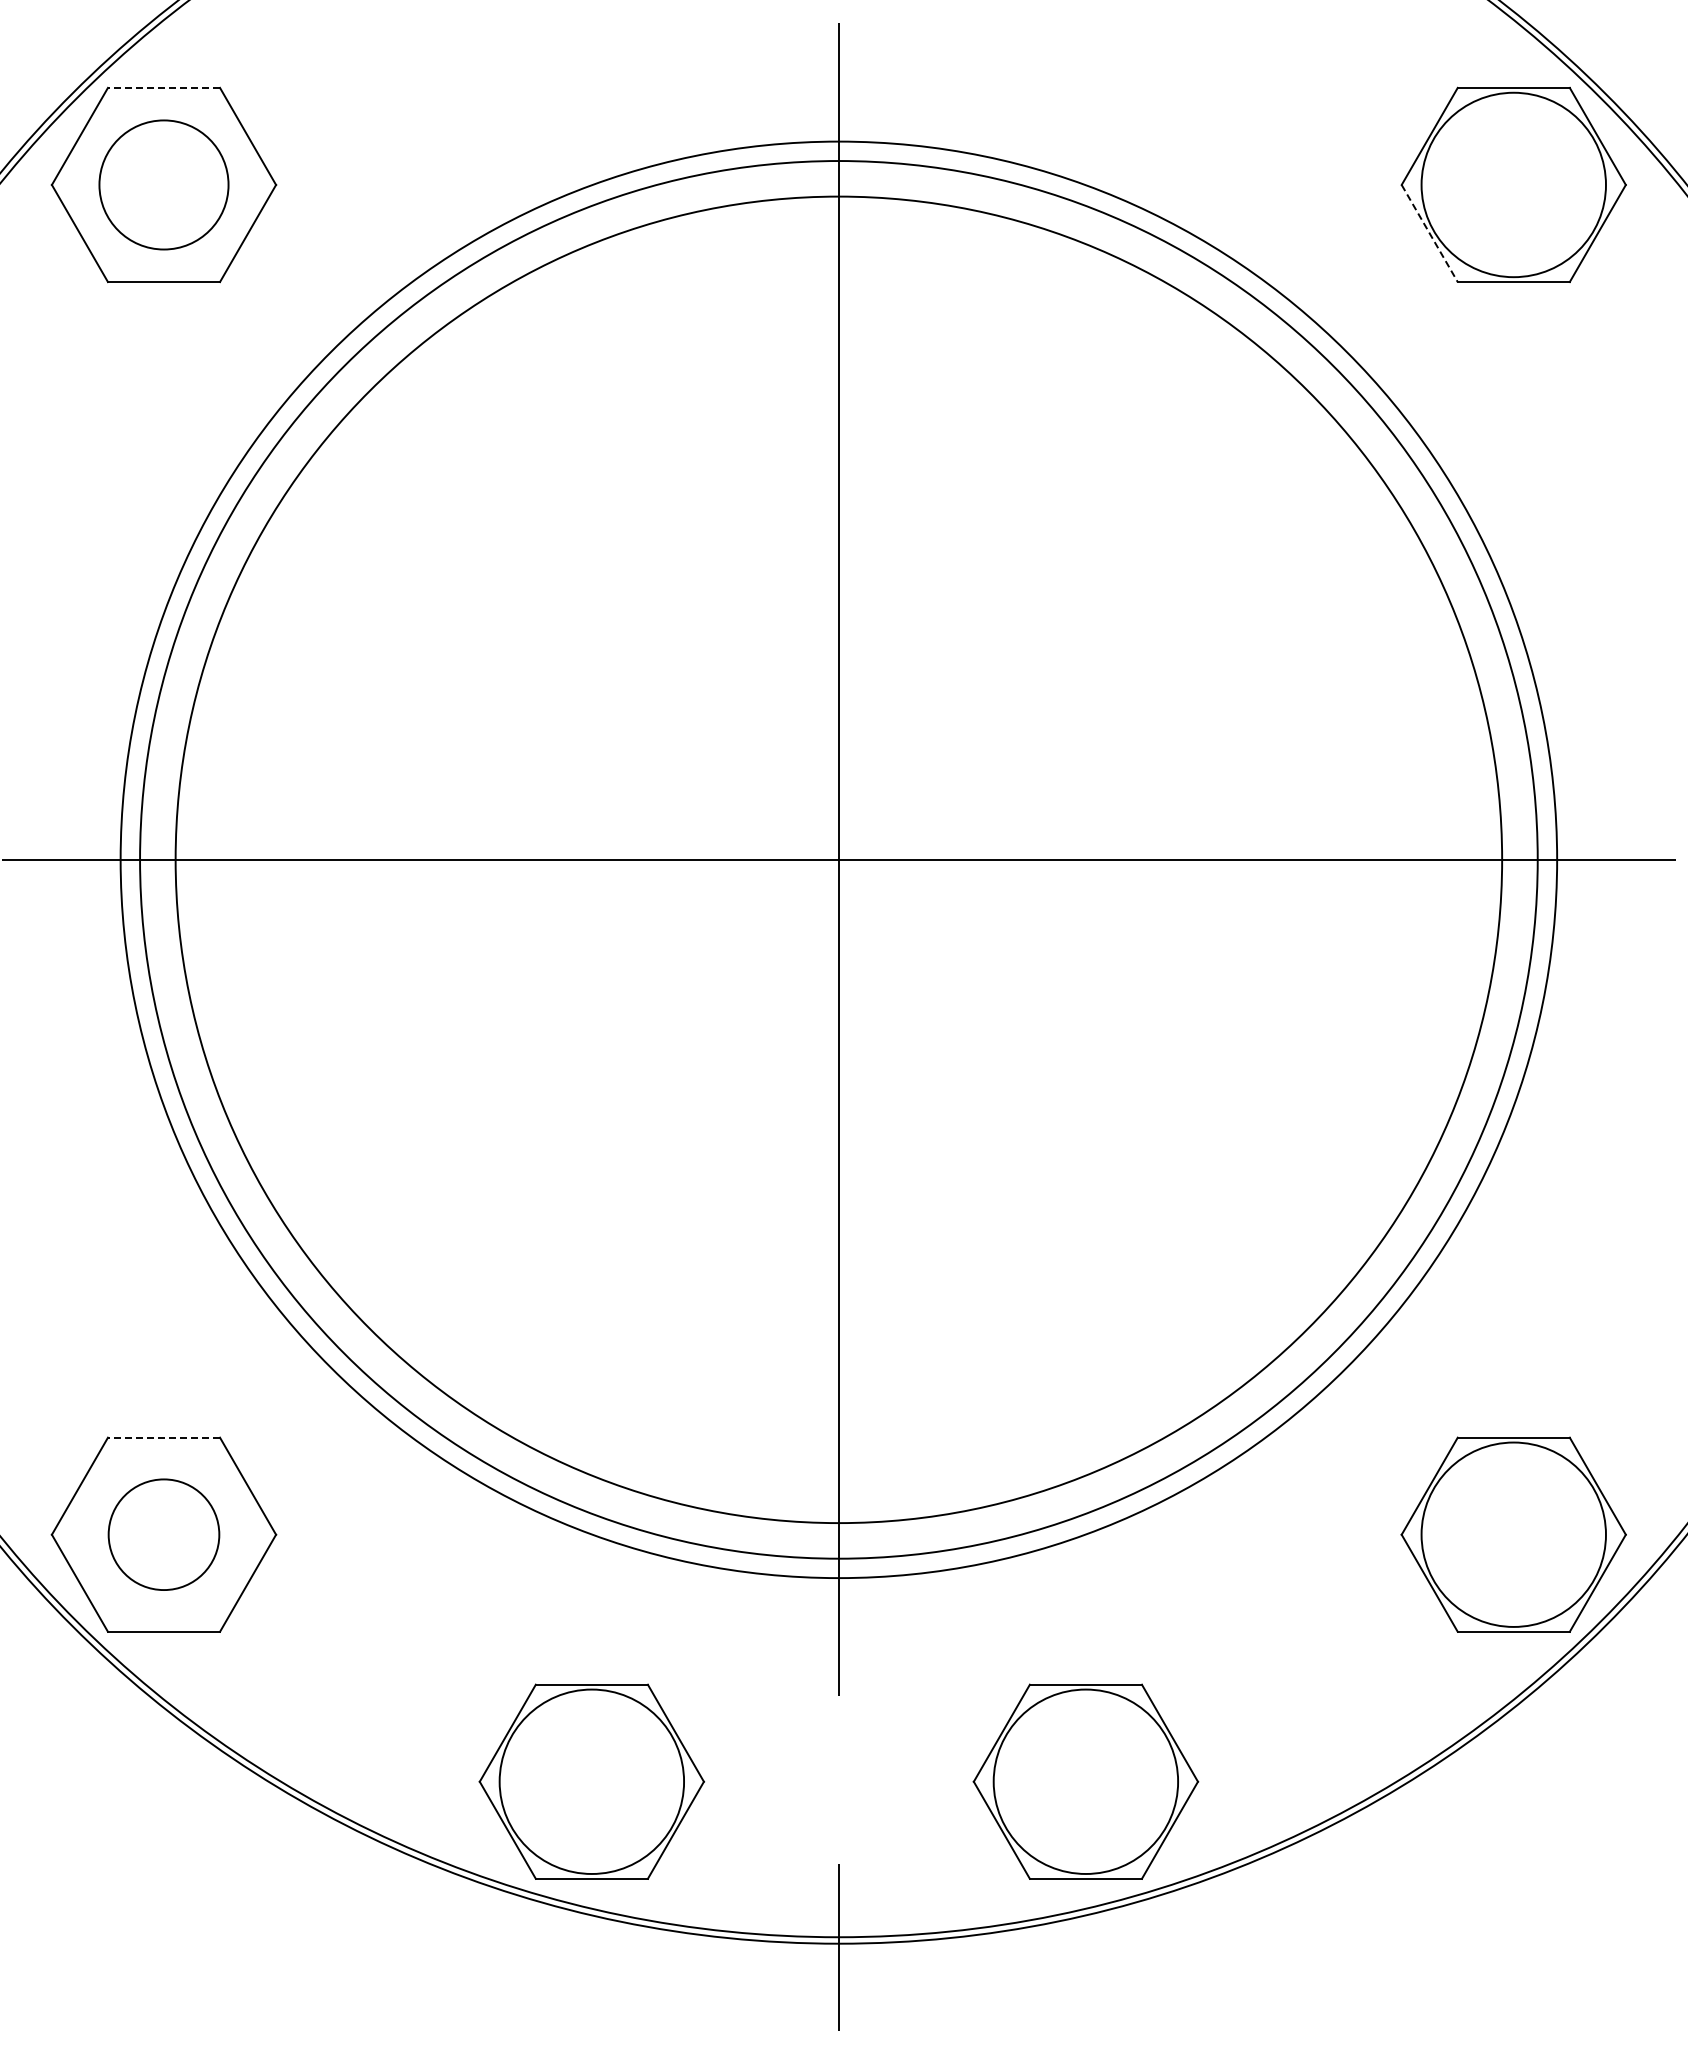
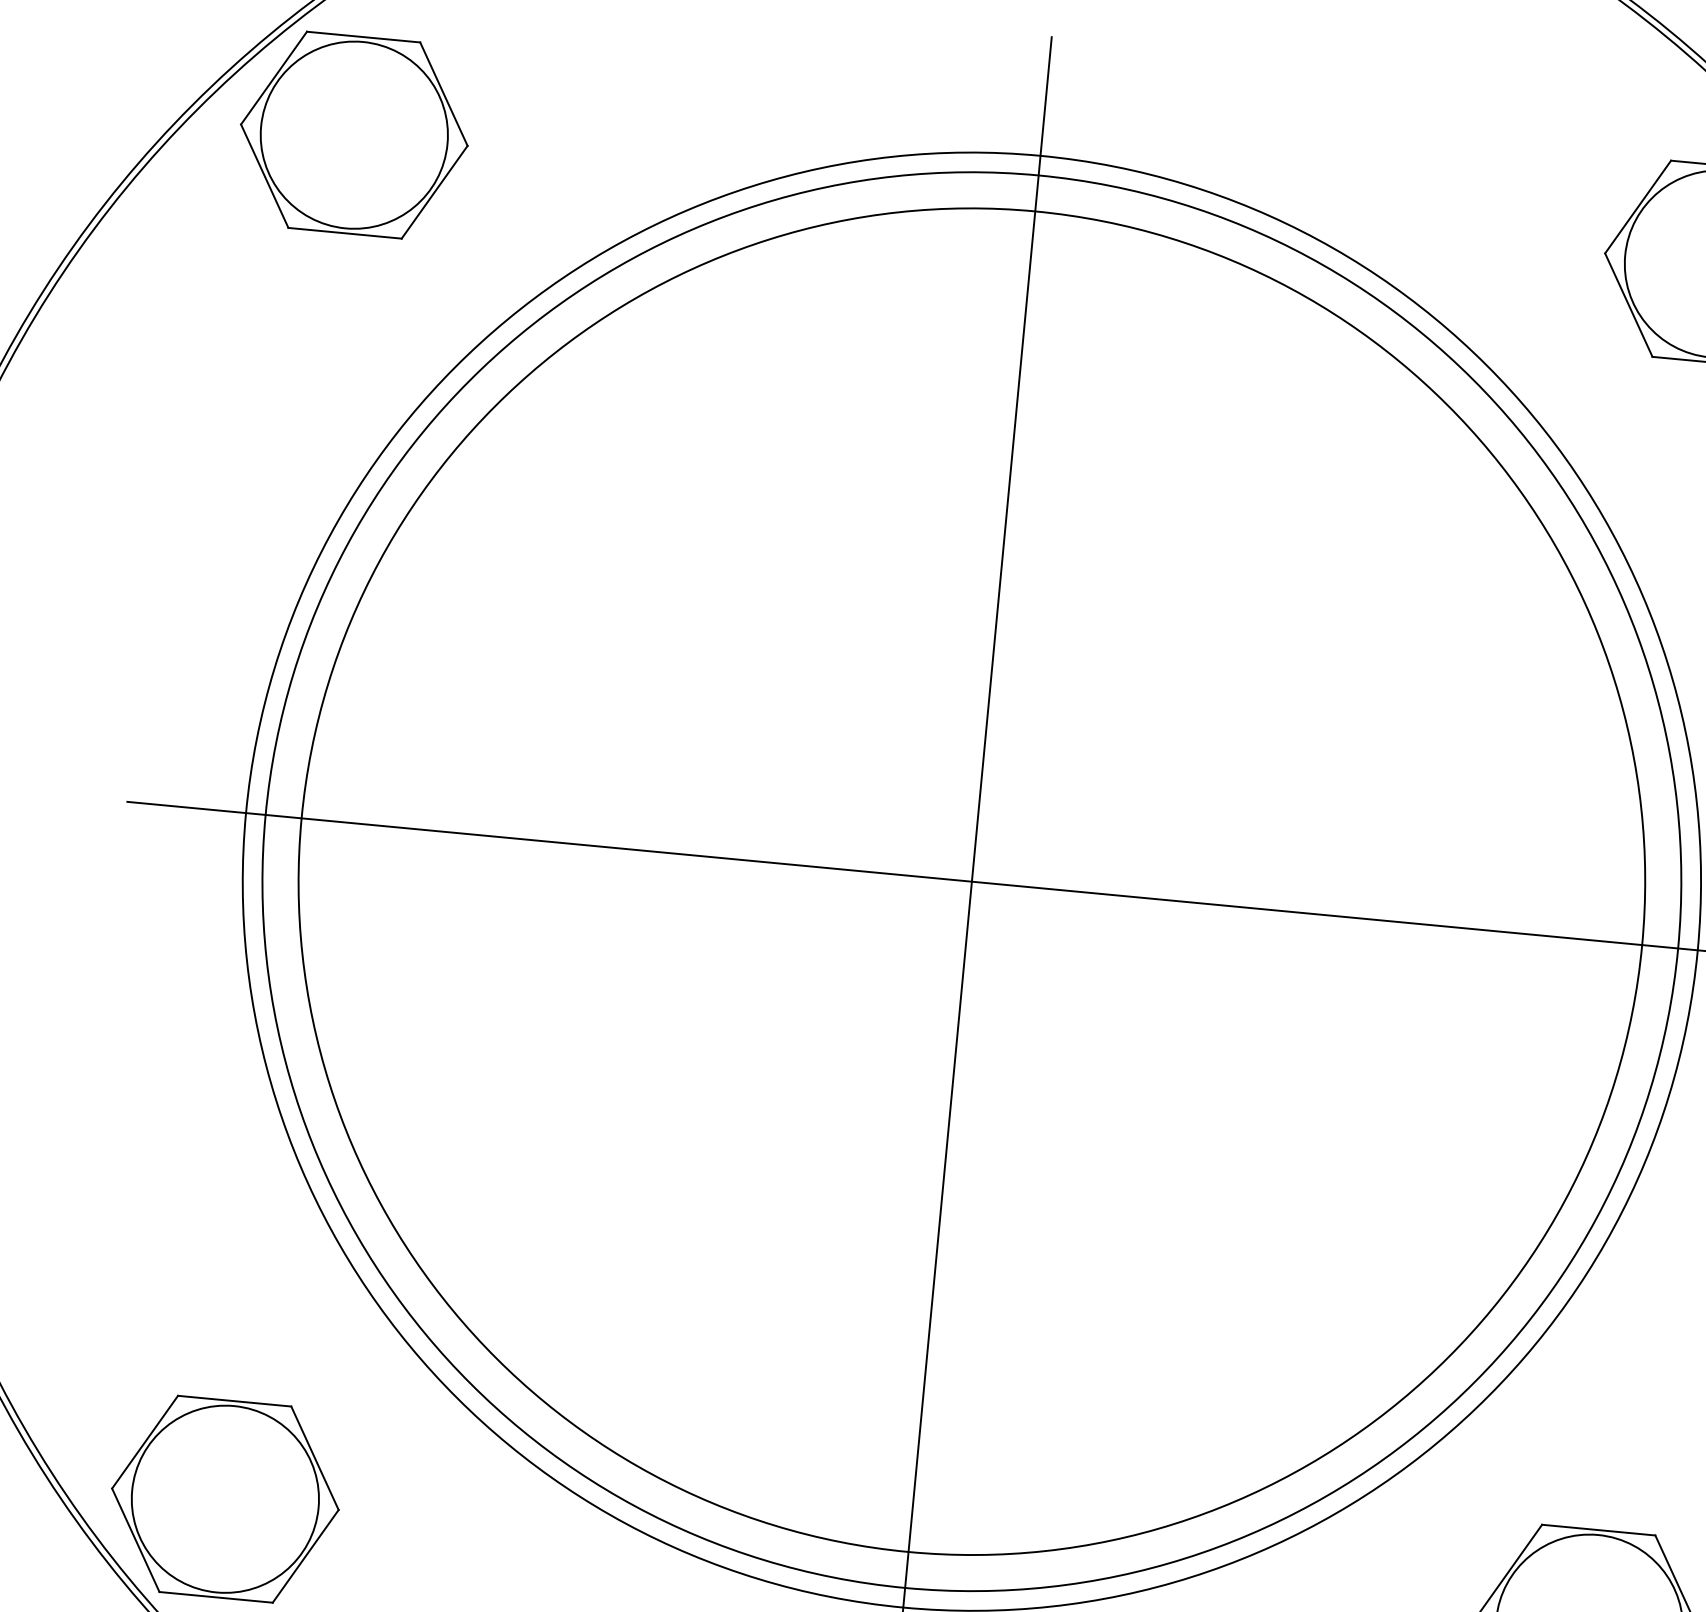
line: (163, 87) -> (363, 36), dashed -> solid
circle: (163, 184) -> (353, 134), size x1.43
line: (1429, 233) -> (1628, 305), dashed -> solid
line: (163, 1437) -> (234, 1400), dashed -> solid
circle: (163, 1534) -> (224, 1498), size x1.67

